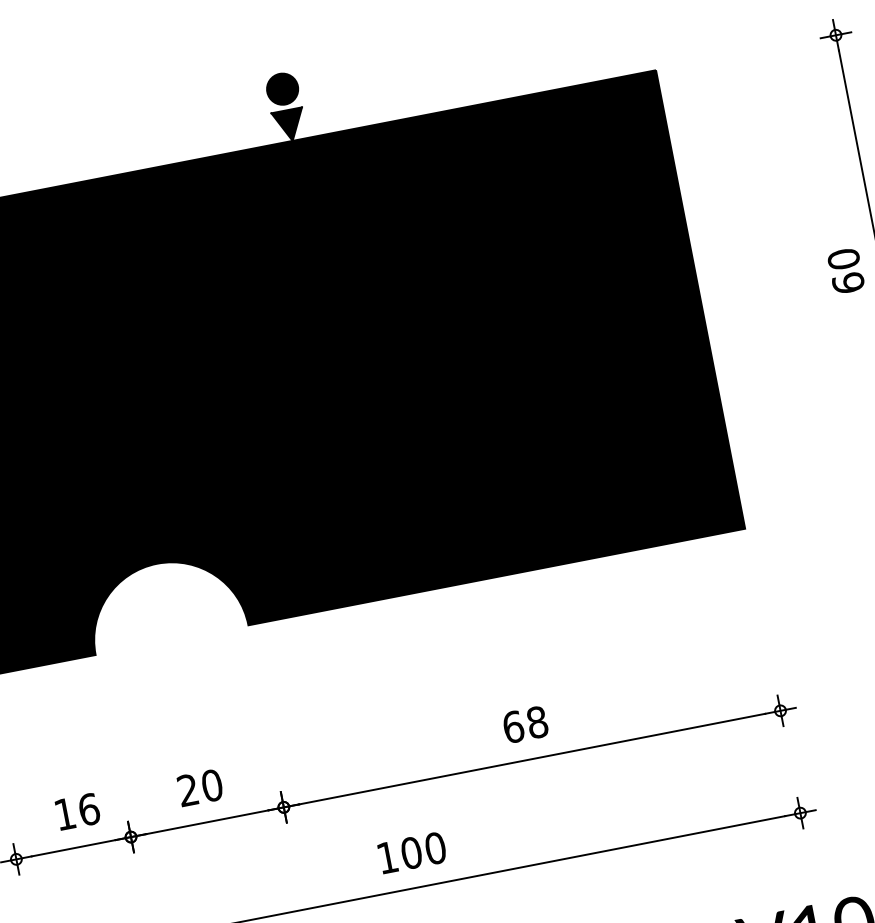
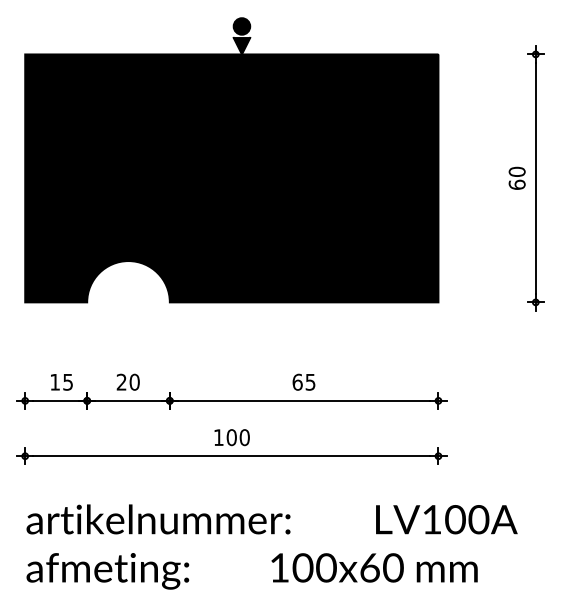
text: (536, 720) -> (310, 381), 68 -> 65
text: (89, 807) -> (68, 381), 16 -> 15

